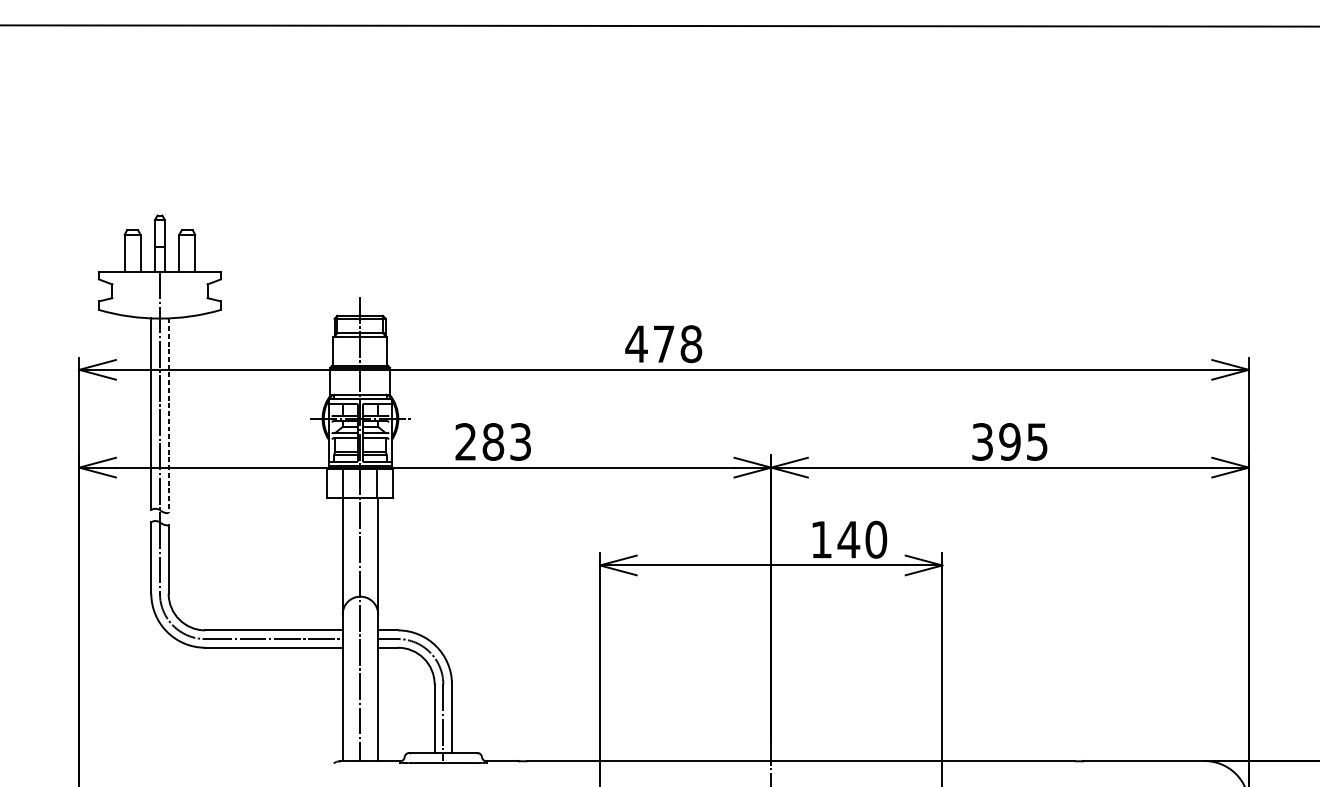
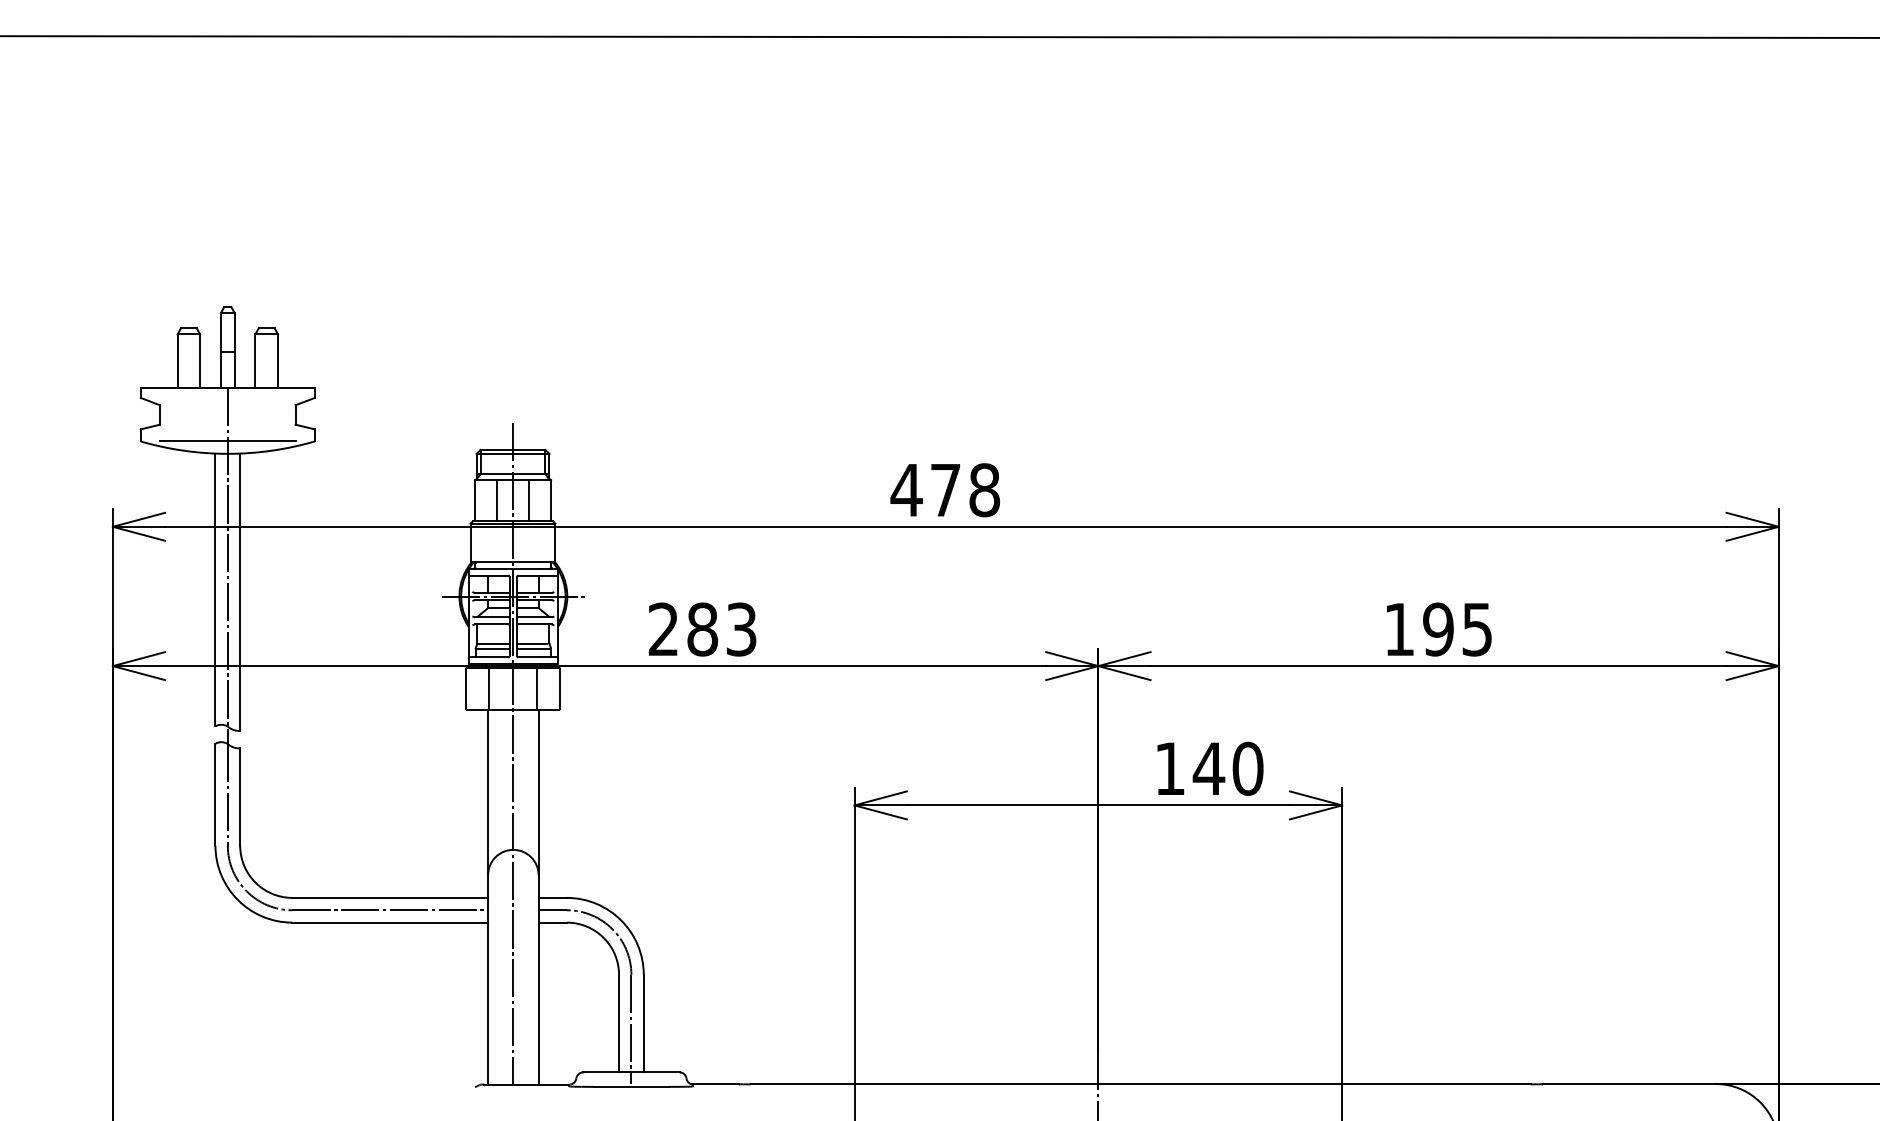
line: (159, 309) -> (227, 441), added
line: (349, 351) -> (497, 500), added
line: (371, 351) -> (528, 500), added
line: (168, 415) -> (240, 592), dashed -> solid
text: (982, 441) -> (1399, 629), 395 -> 195

